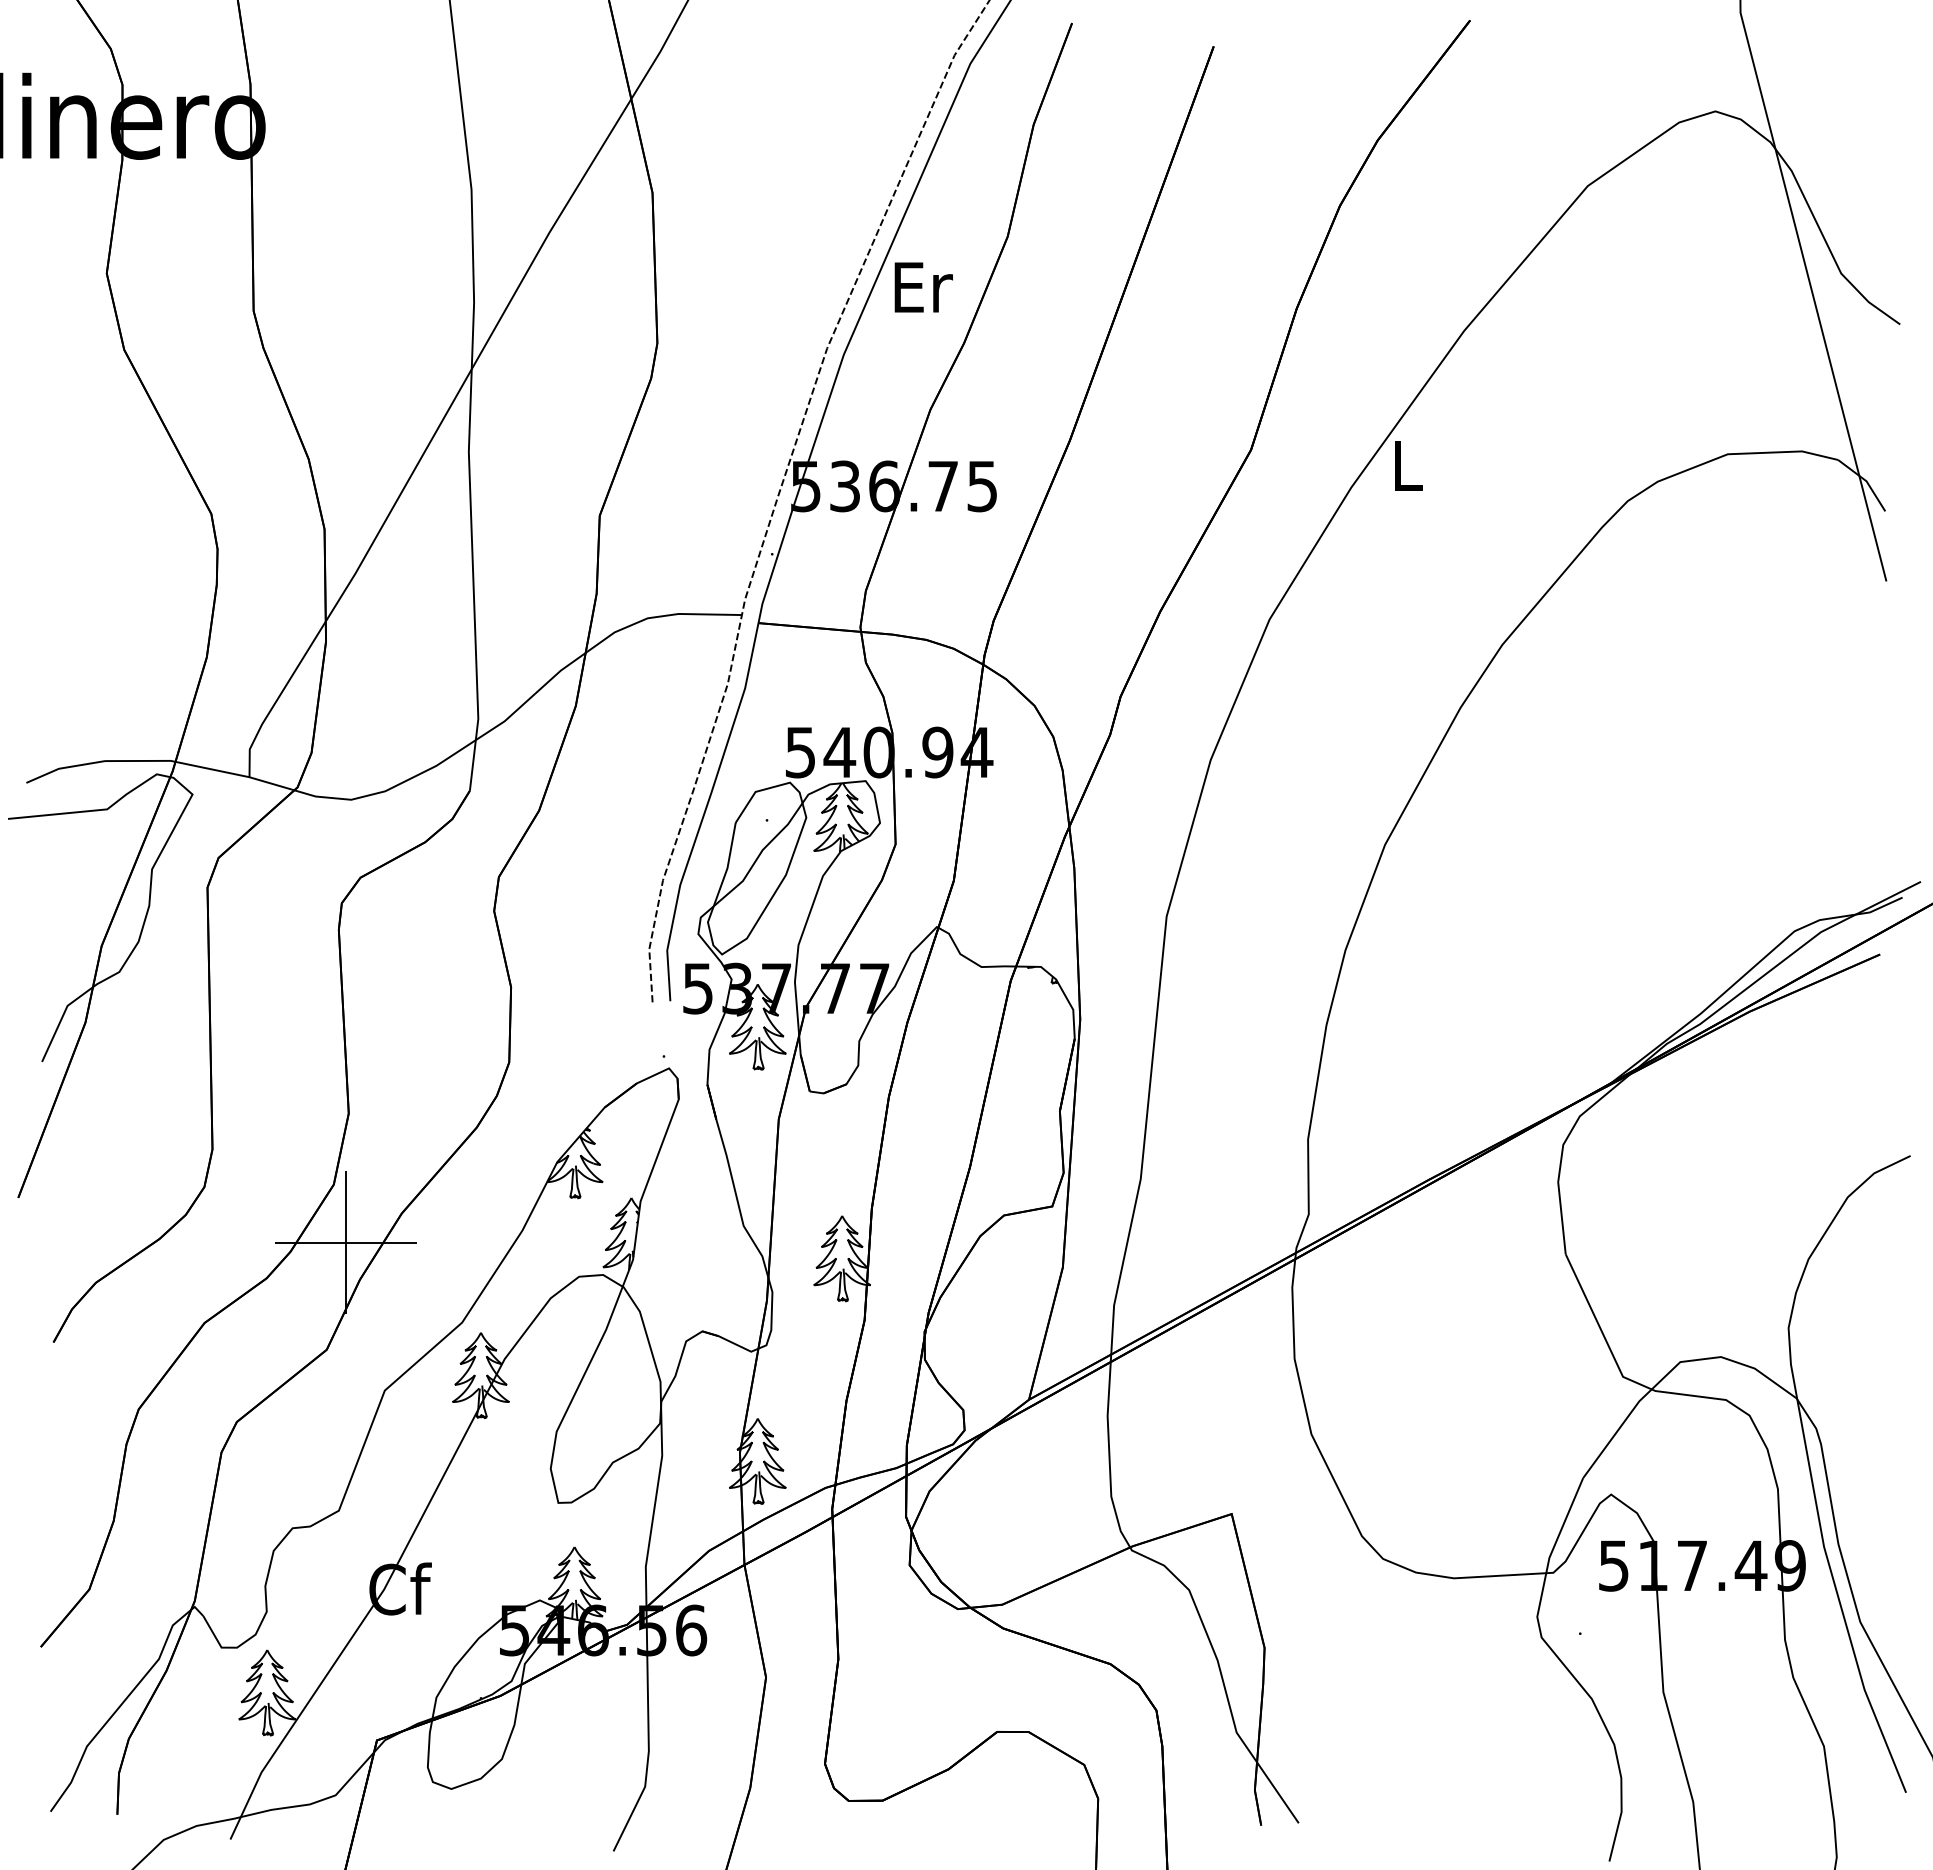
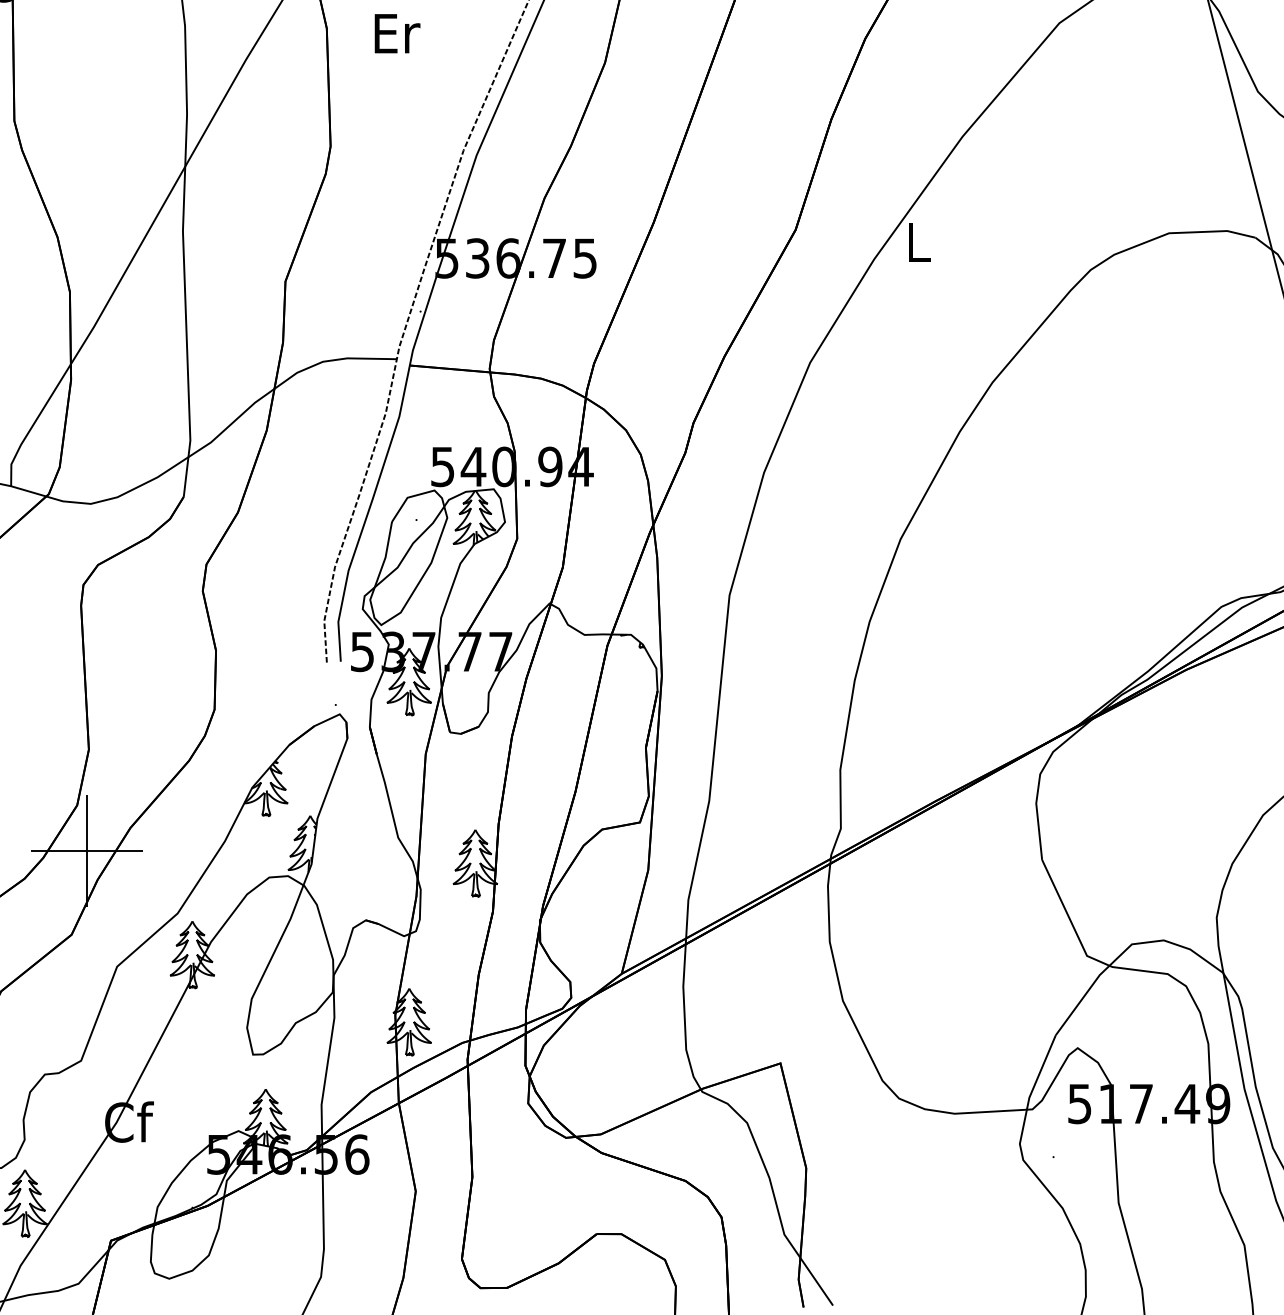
text: (923, 287) -> (397, 33), moved

